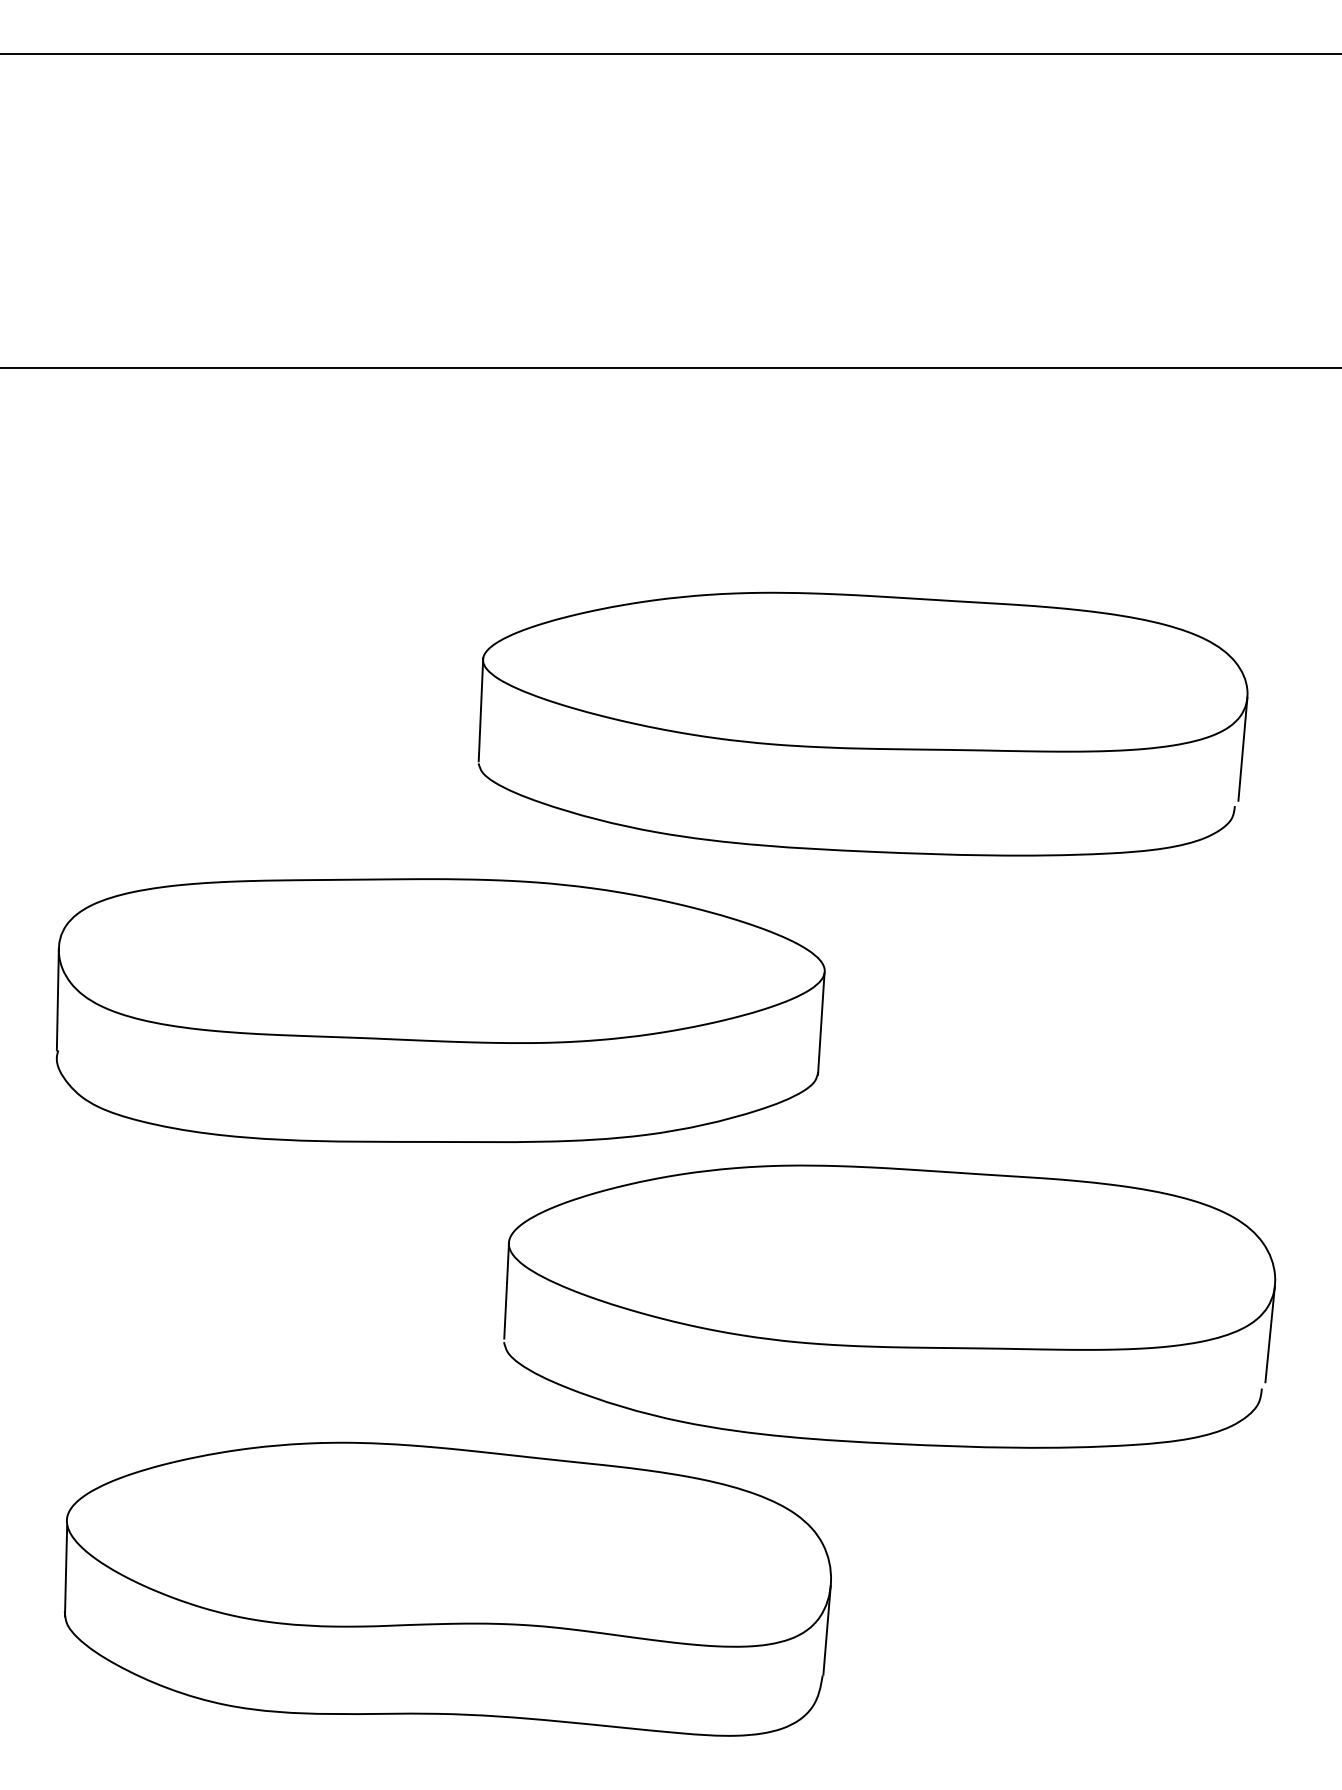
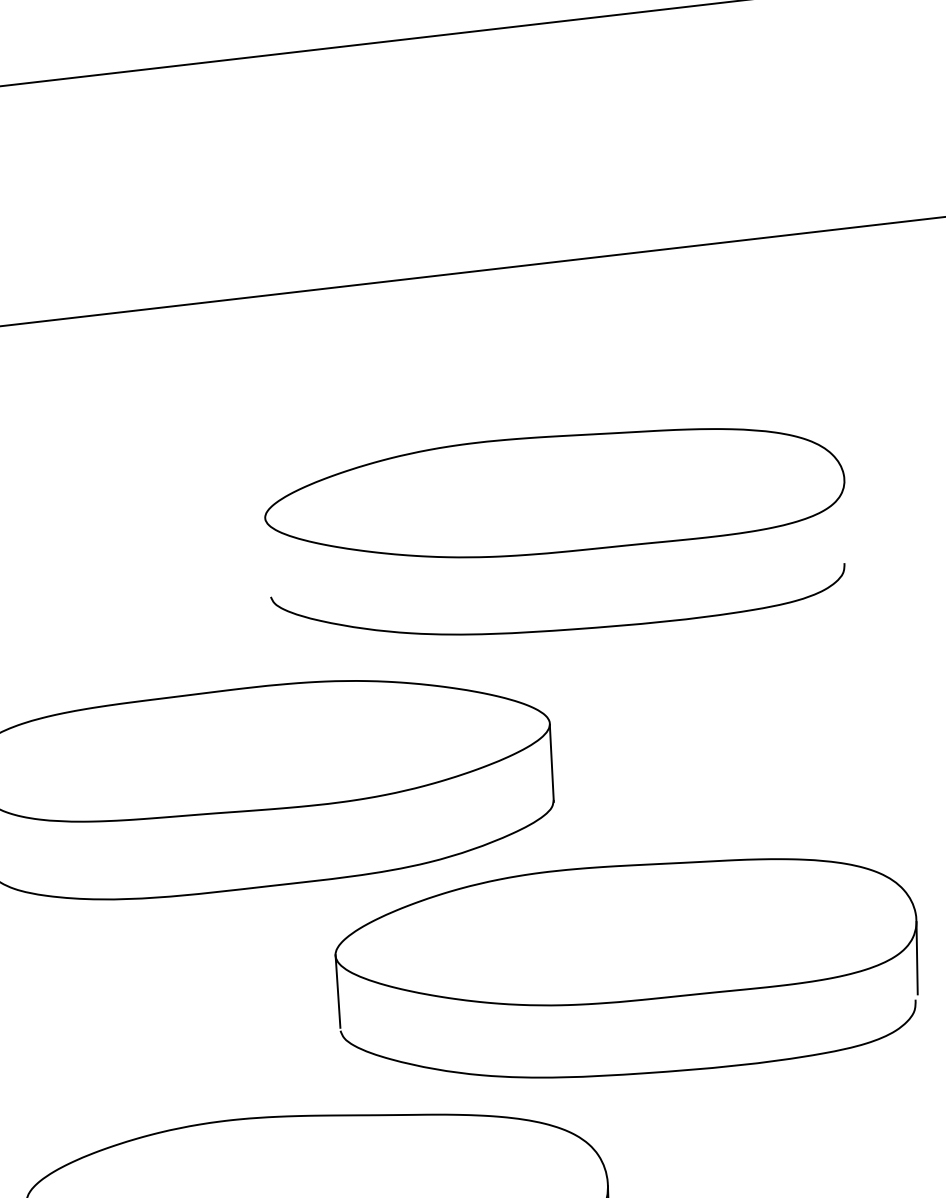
line: (480, 709) -> (267, 556), removed
line: (1242, 748) -> (845, 519), removed

